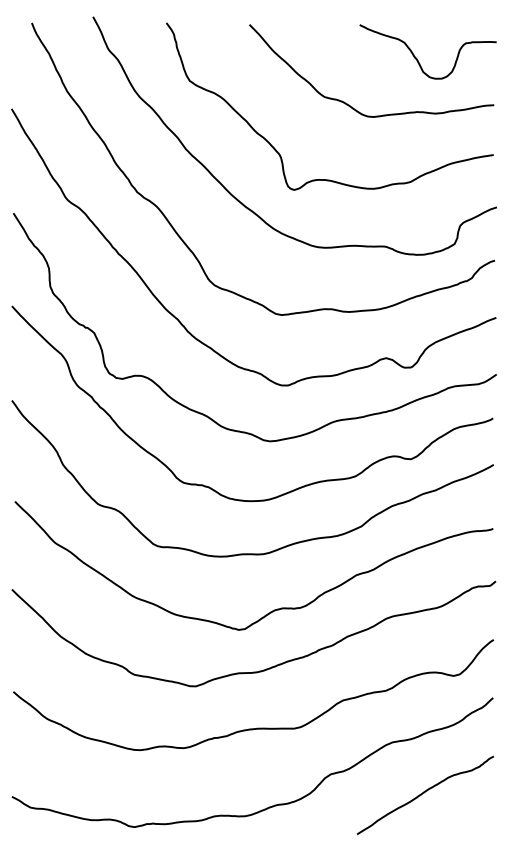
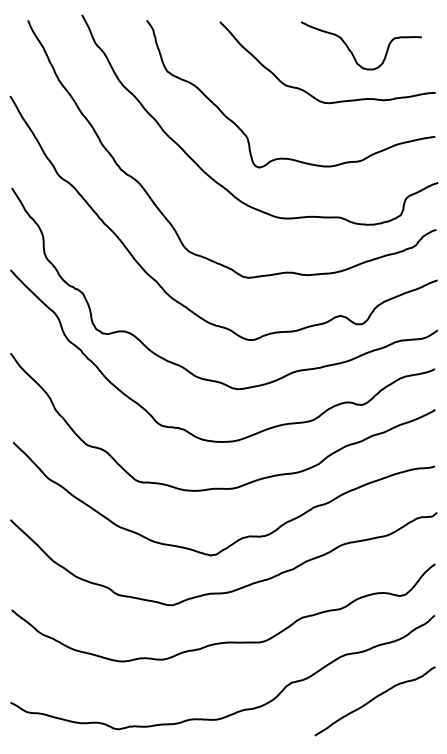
curve: (419, 60) -> (353, 53), moved

